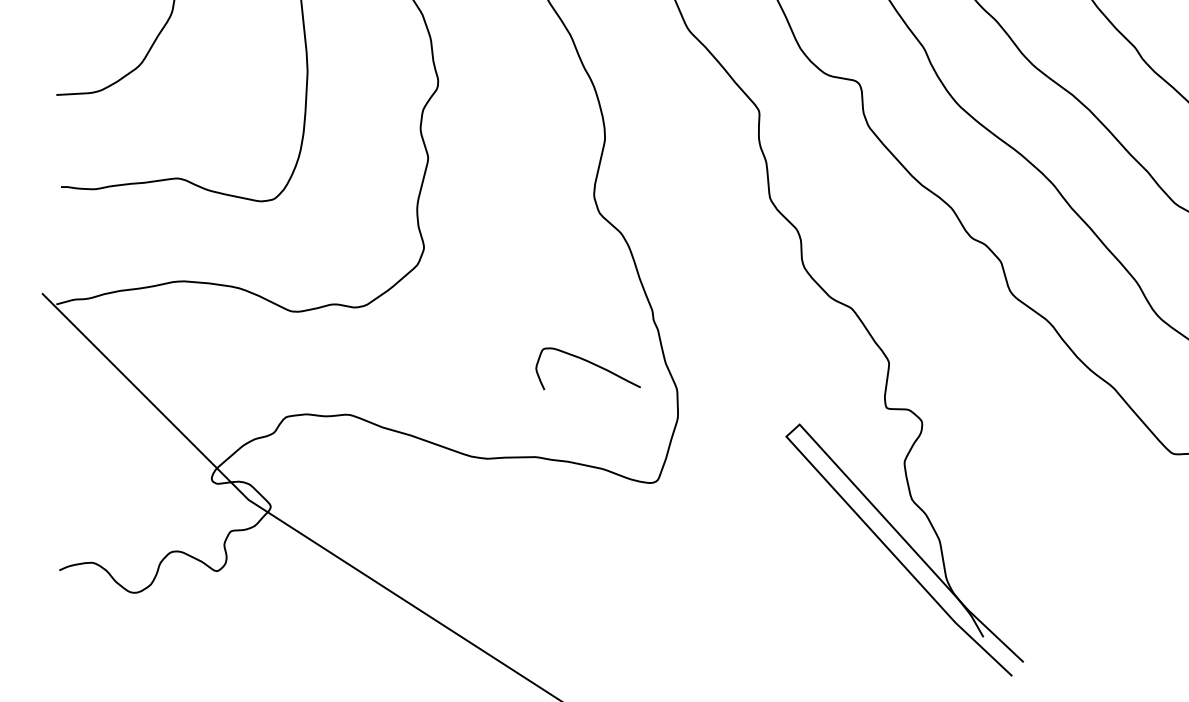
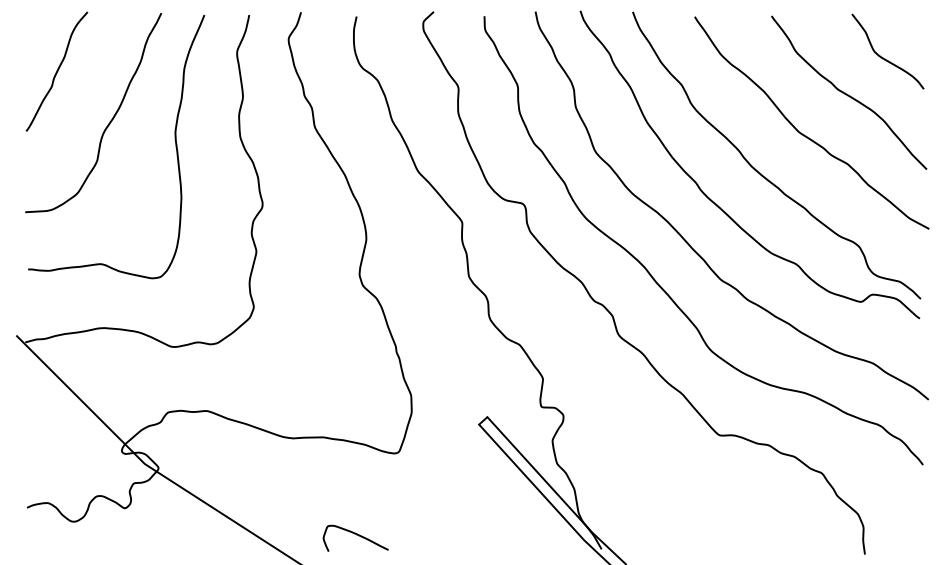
curve: (589, 364) -> (356, 535), moved

